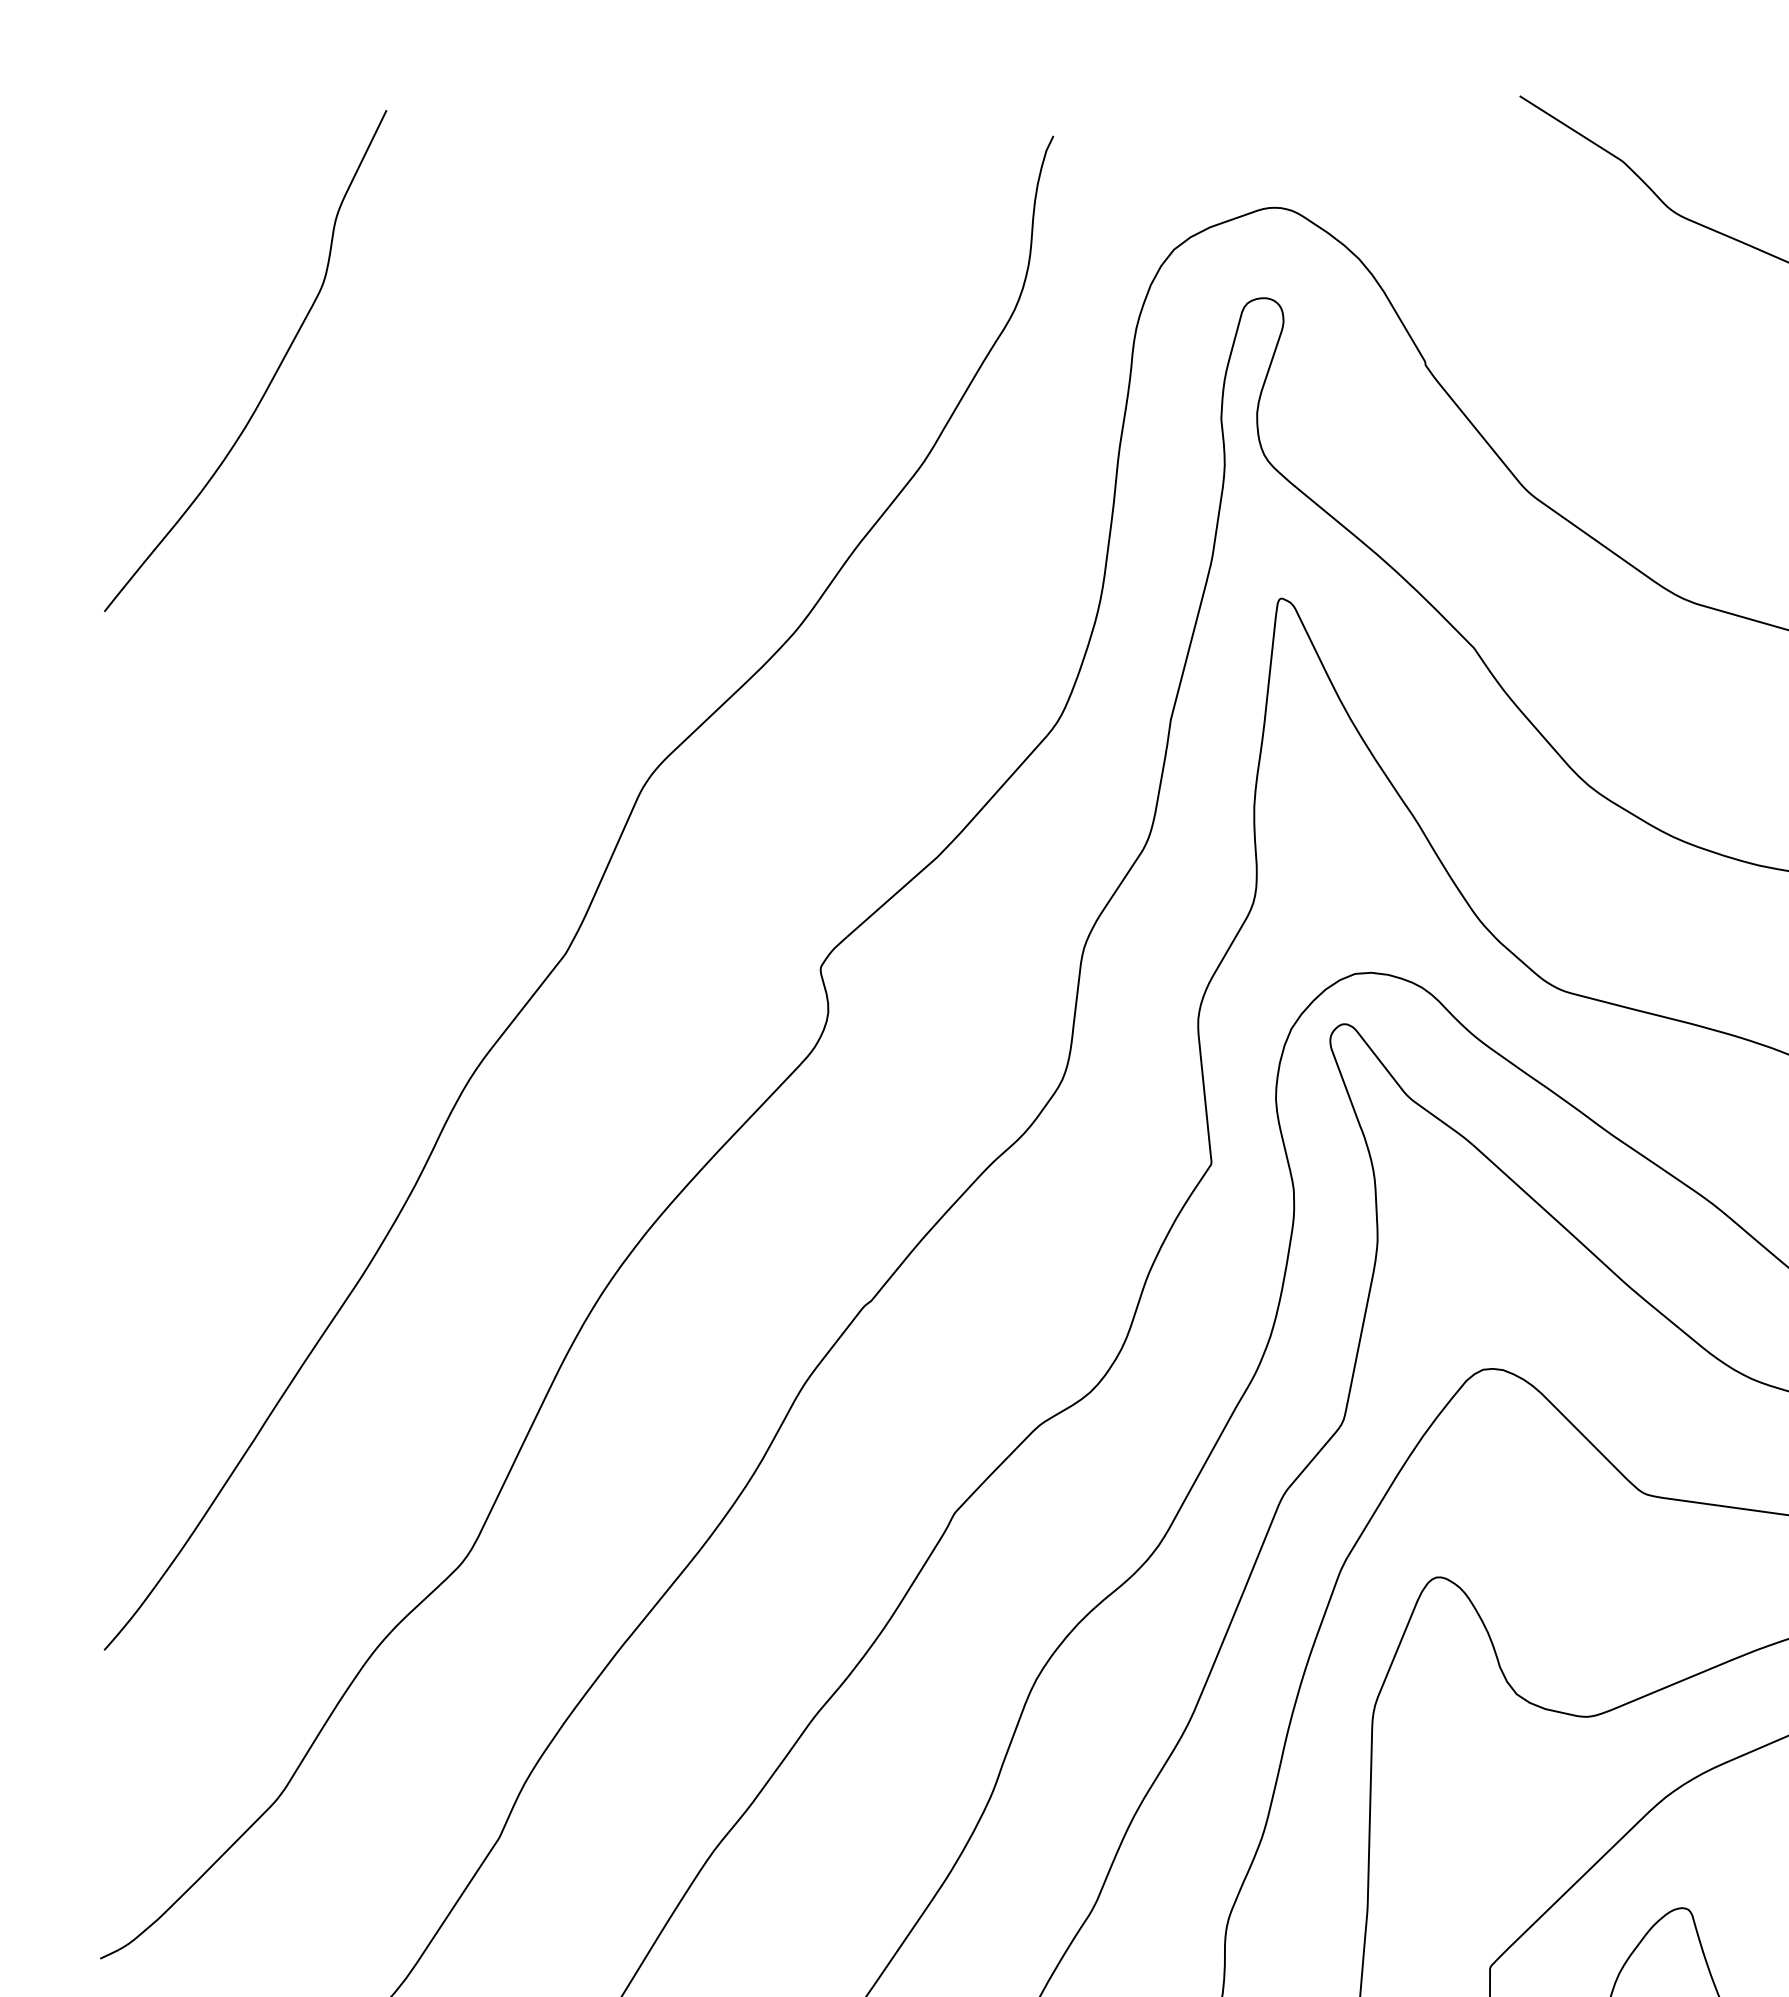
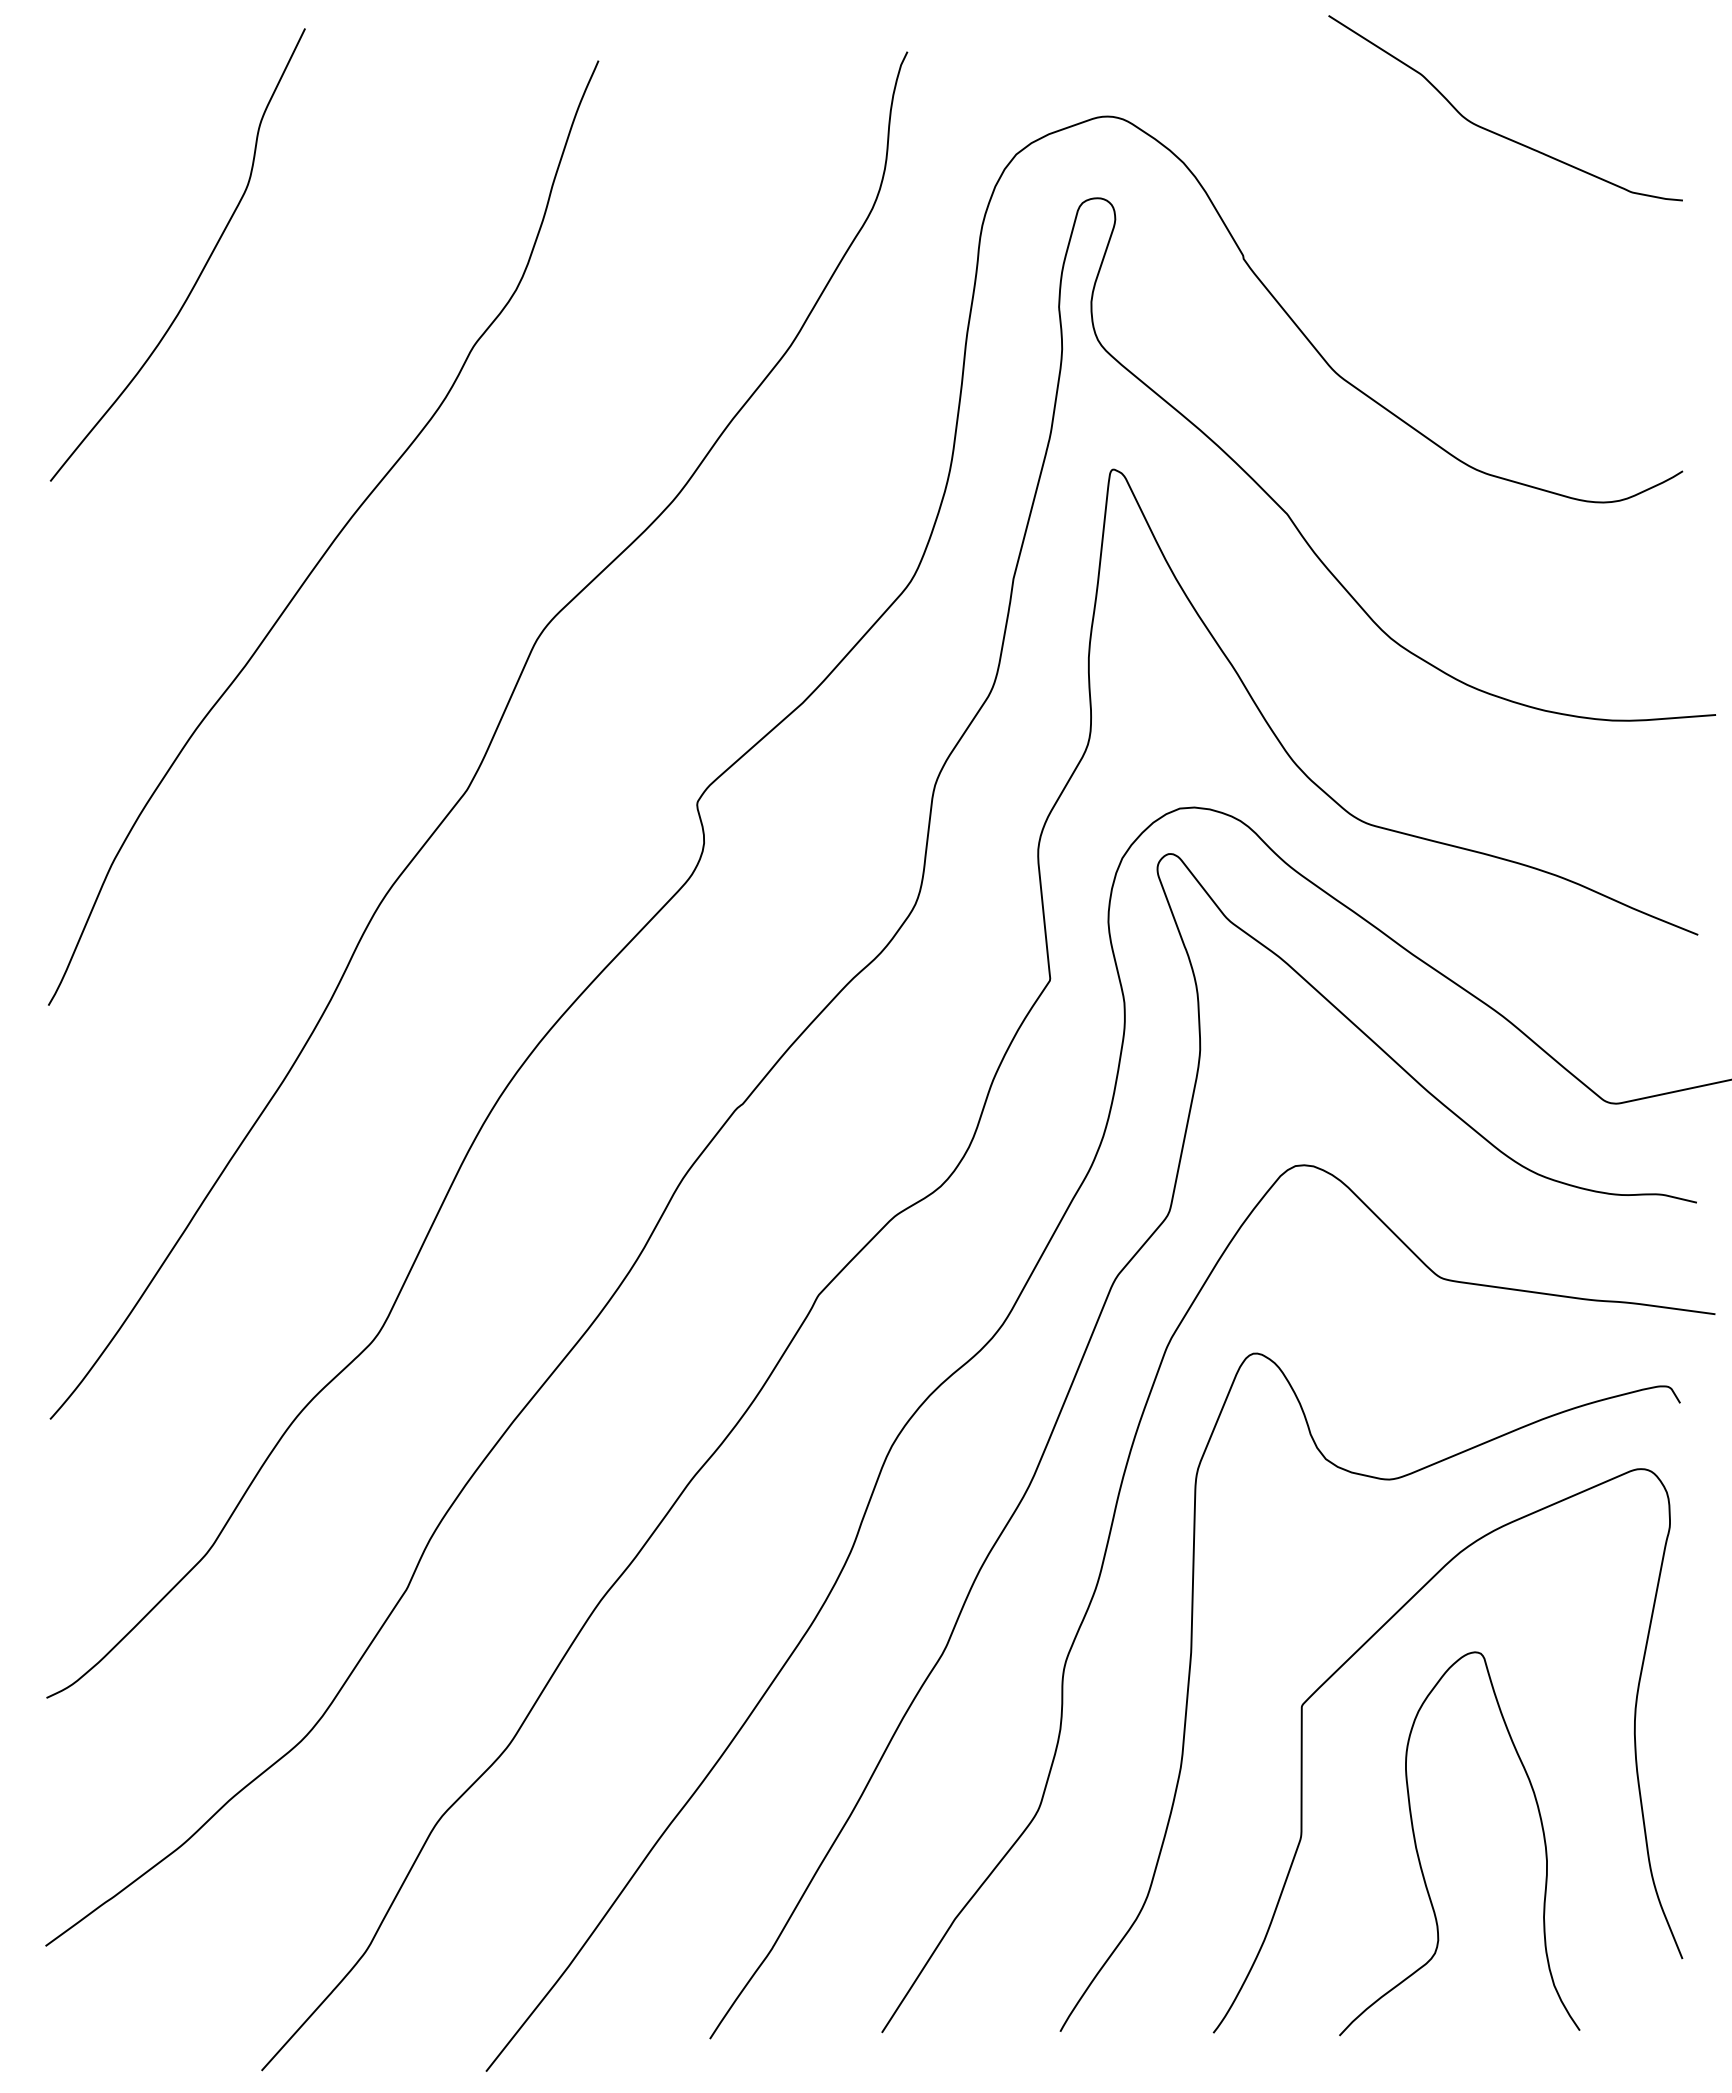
curve: (417, 676) -> (333, 539), added

